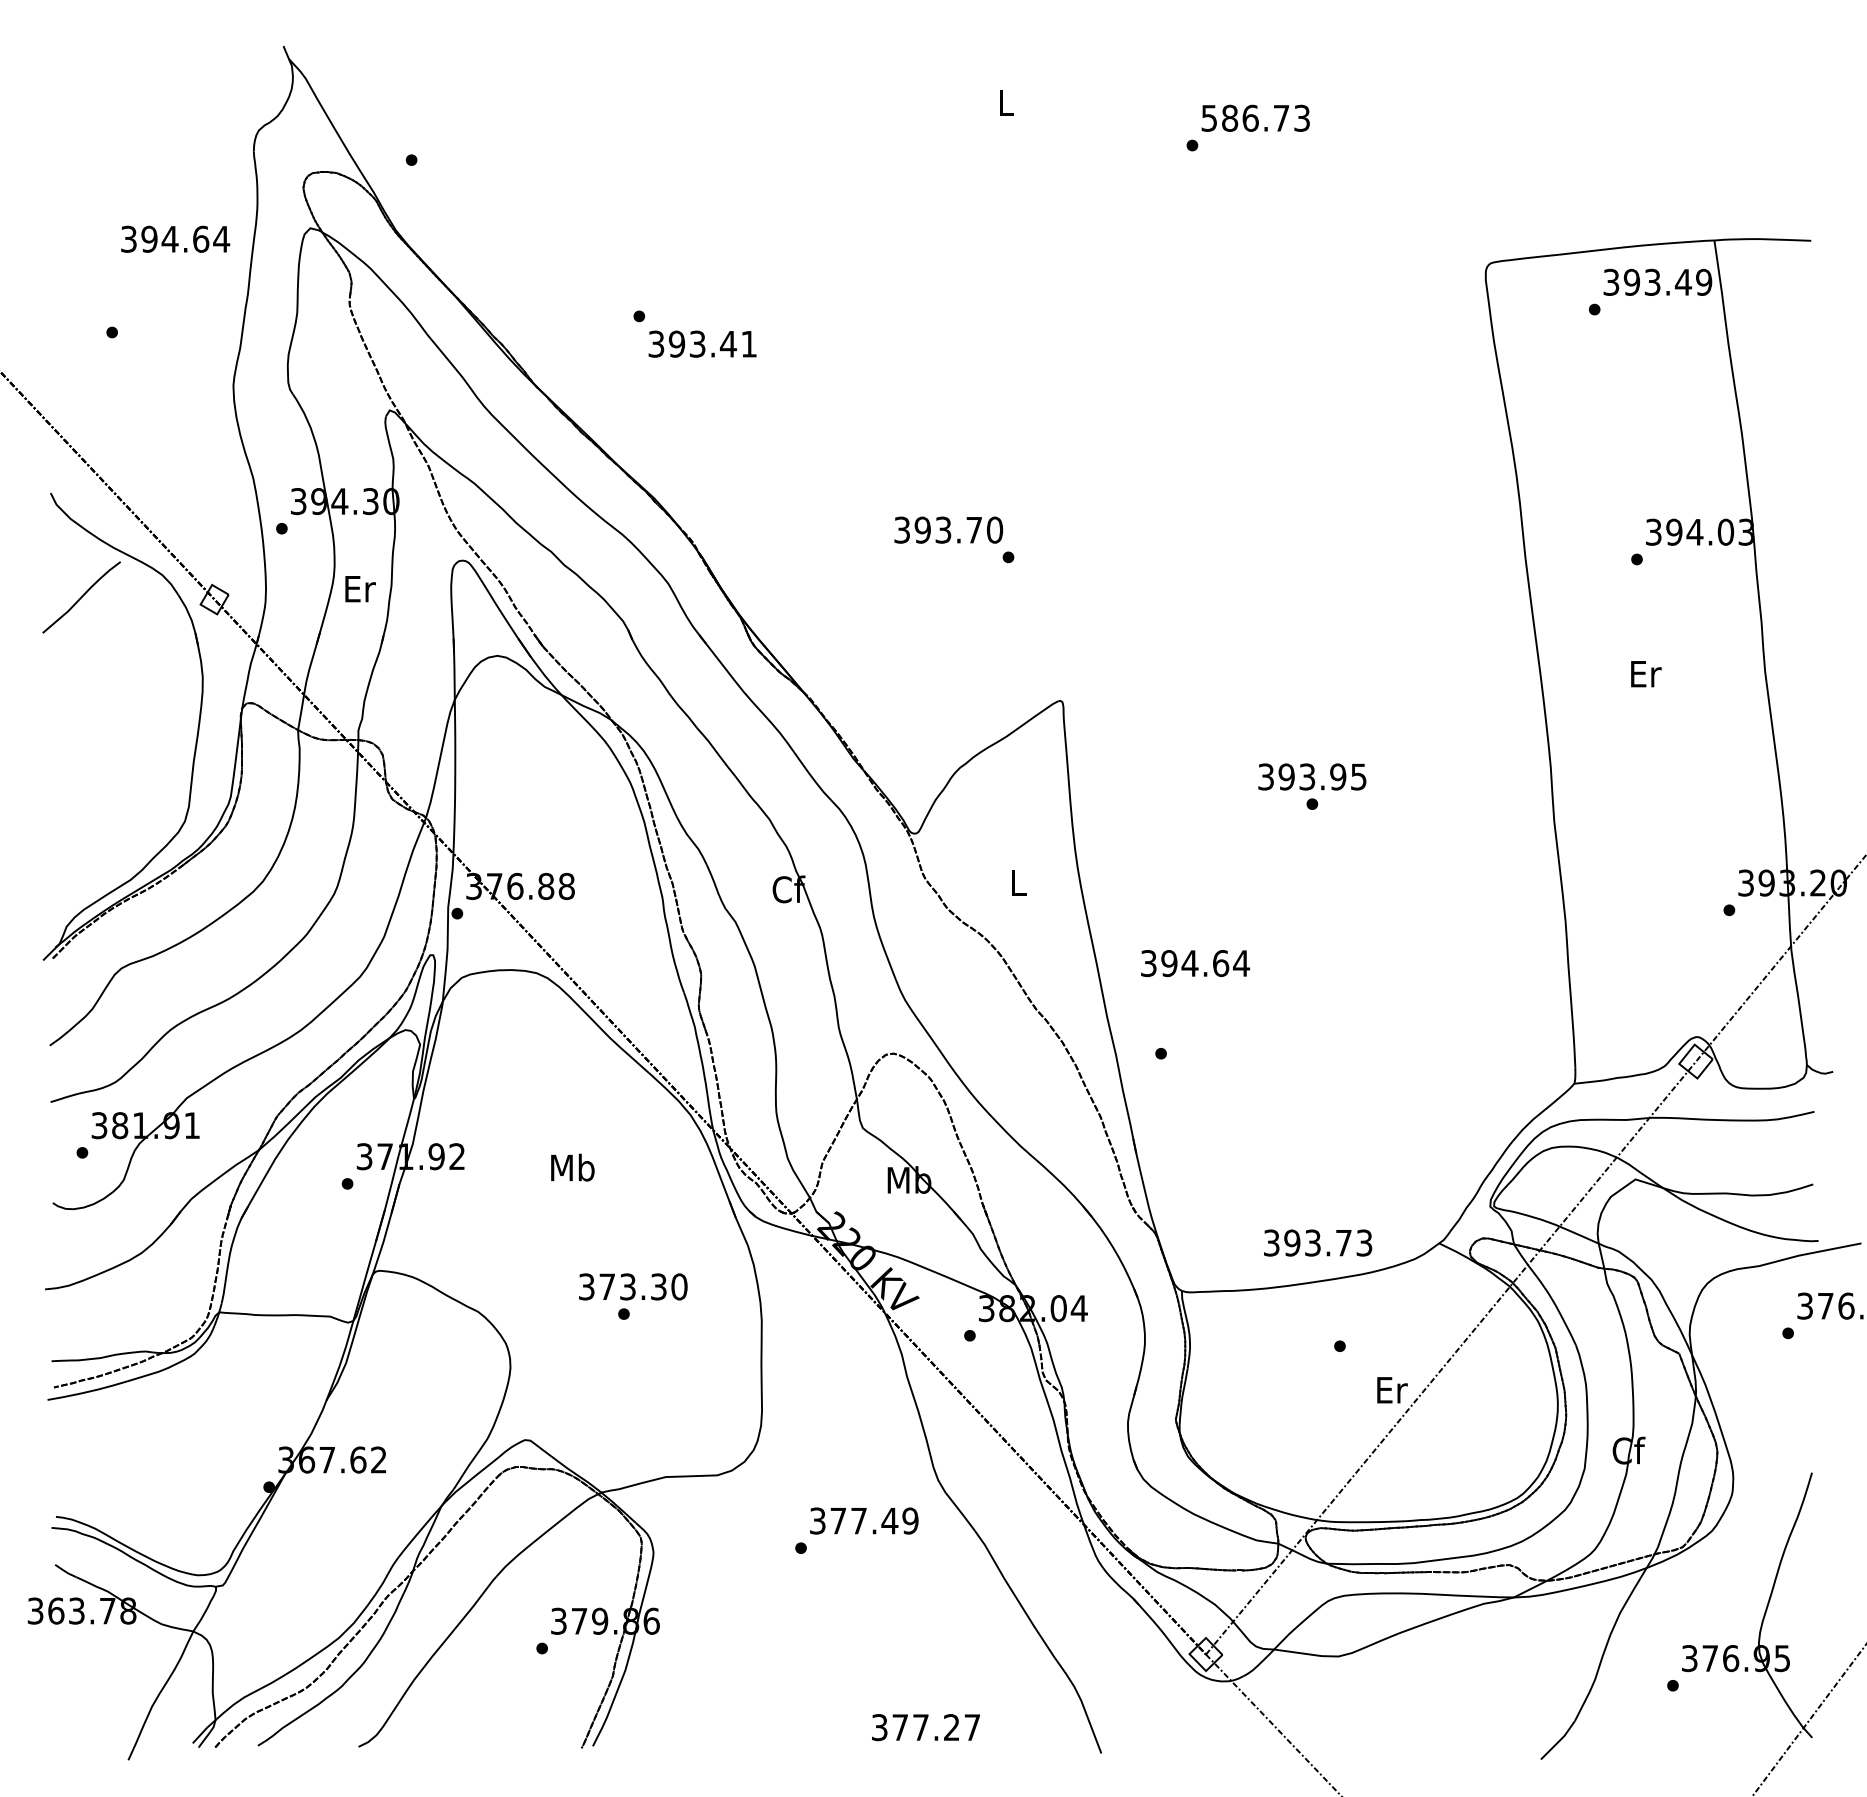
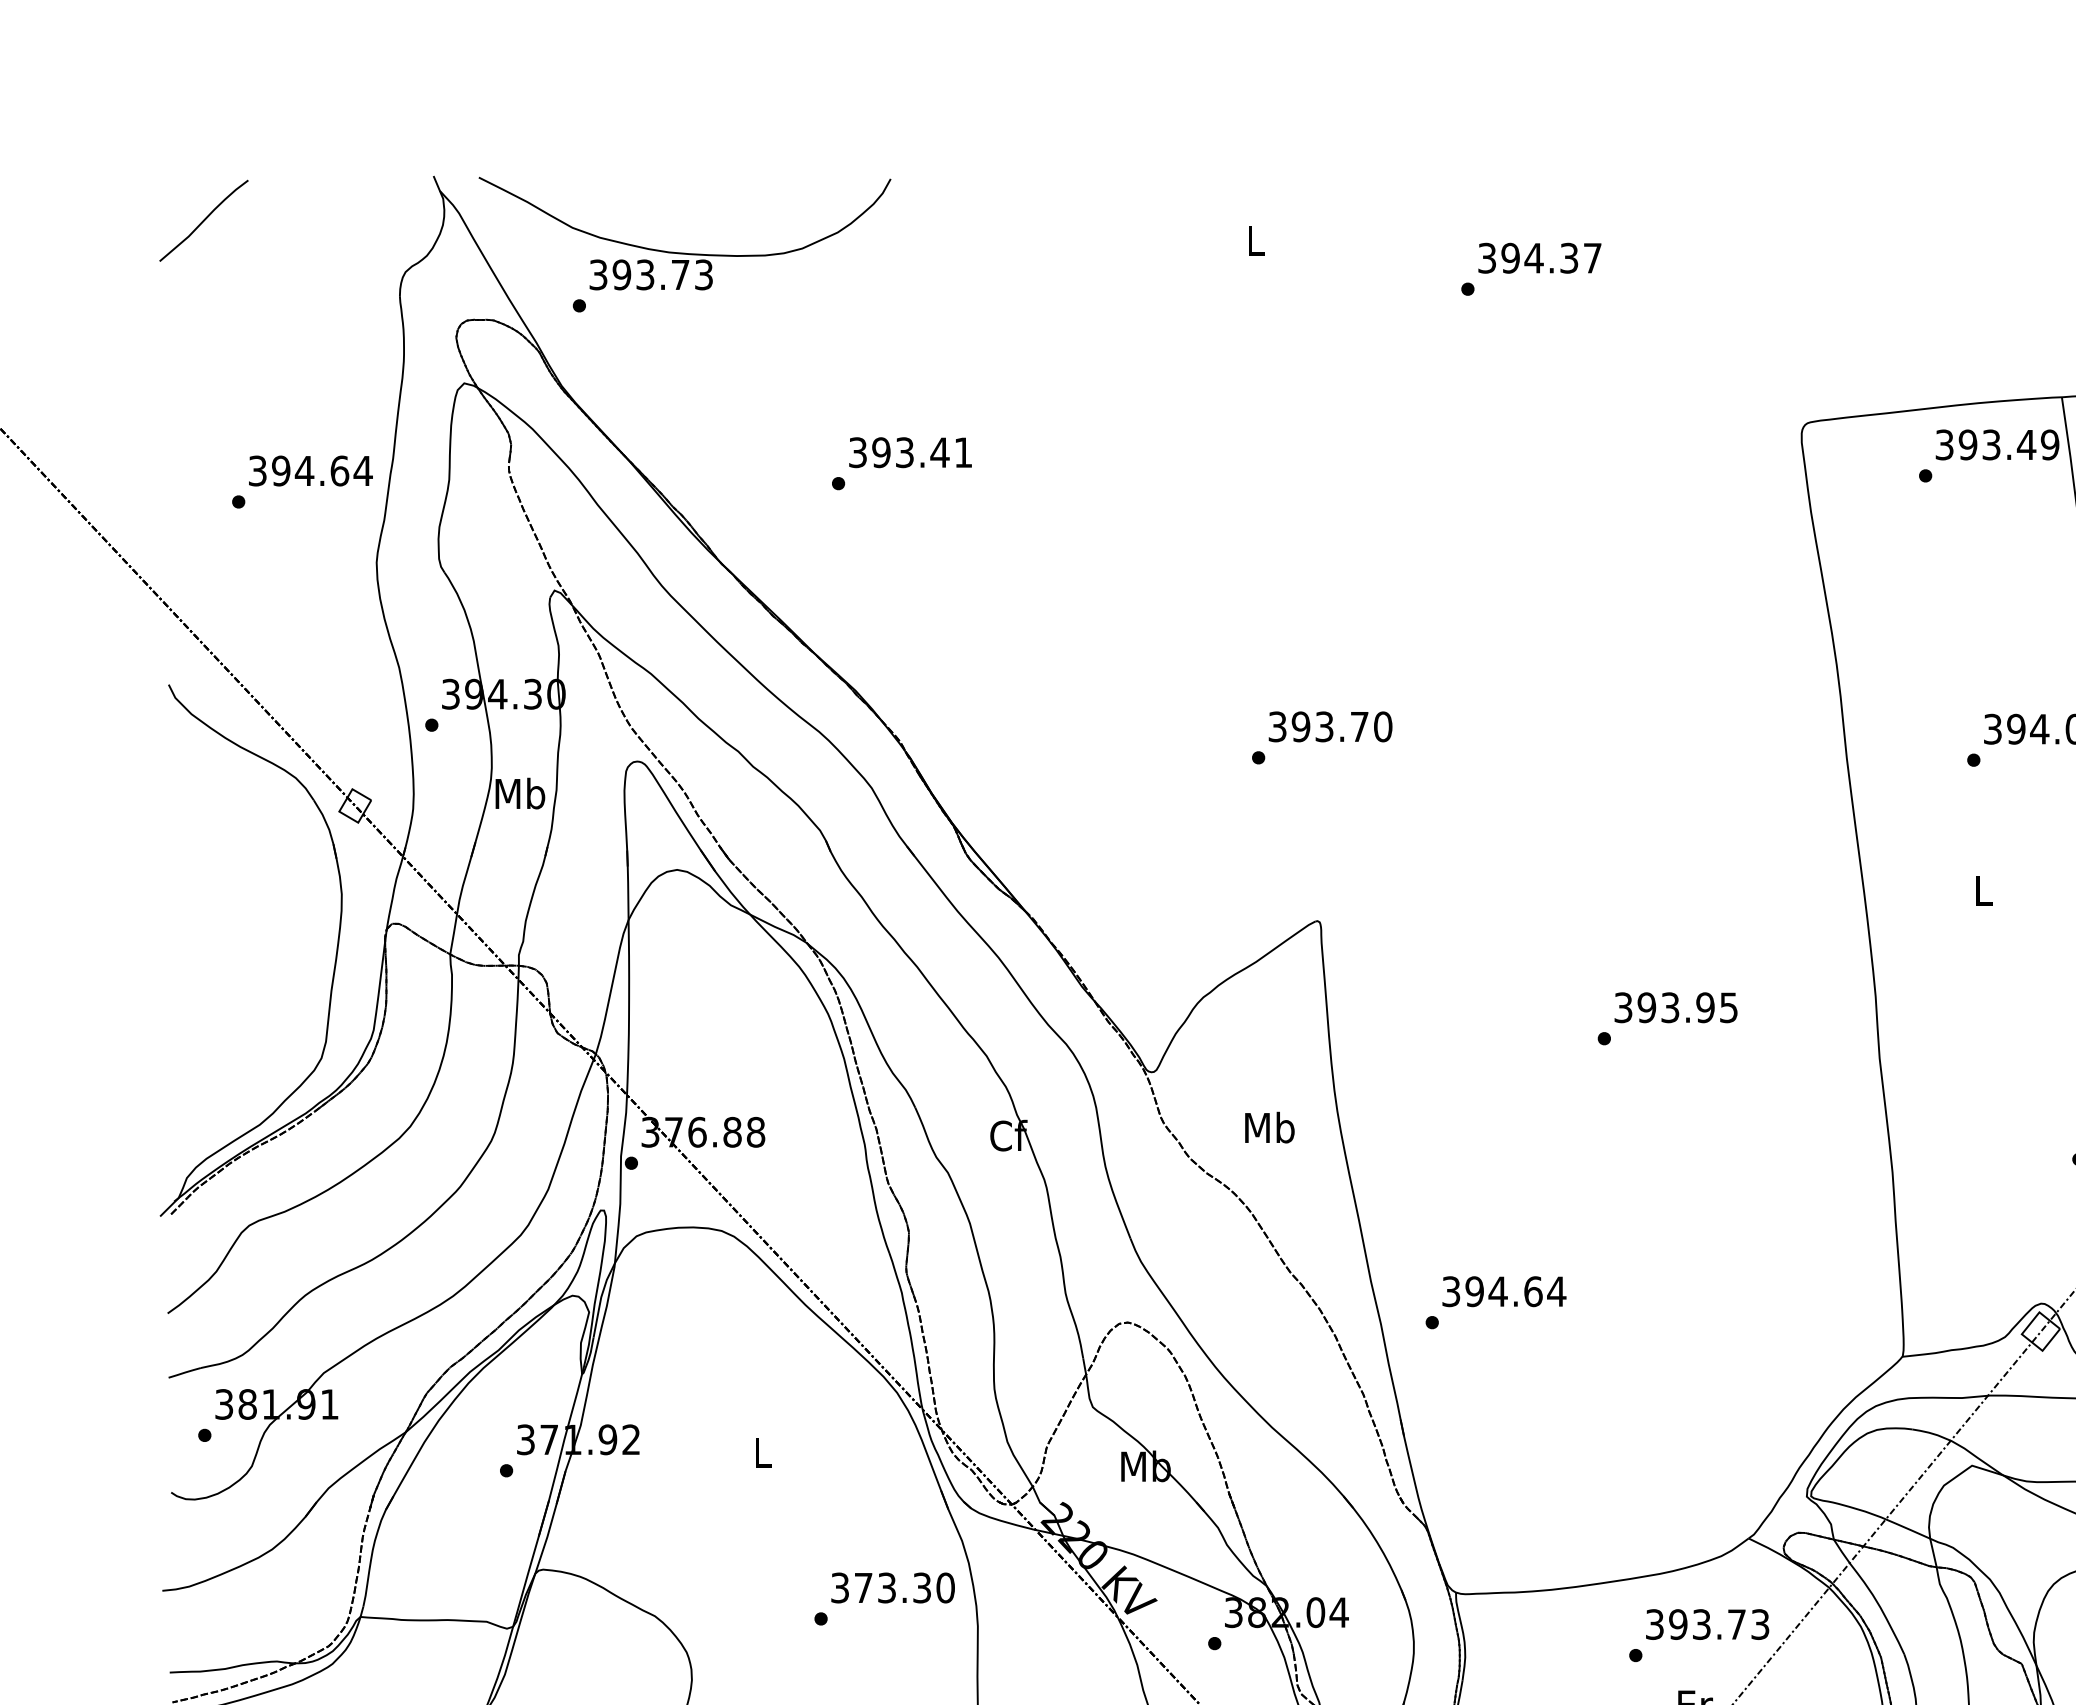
part: (504, 113) -> (685, 252), added
text: (1255, 117) -> (1539, 257), 586.73 -> 394.37
text: (175, 238) -> (310, 470), moved
text: (702, 343) -> (910, 451), moved
text: (948, 529) -> (1330, 726), moved
text: (359, 588) -> (520, 793), Er -> Mb
curve: (81, 597) -> (203, 220), moved
text: (1646, 674) -> (1984, 891), Er -> L
text: (1312, 776) -> (1676, 1007), moved
text: (1018, 882) -> (1269, 1127), L -> Mb
text: (1195, 963) -> (1504, 1291), moved
text: (572, 1167) -> (762, 1452), Mb -> L
text: (1318, 1242) -> (1708, 1623), moved
text: (633, 1286) -> (893, 1587), moved

